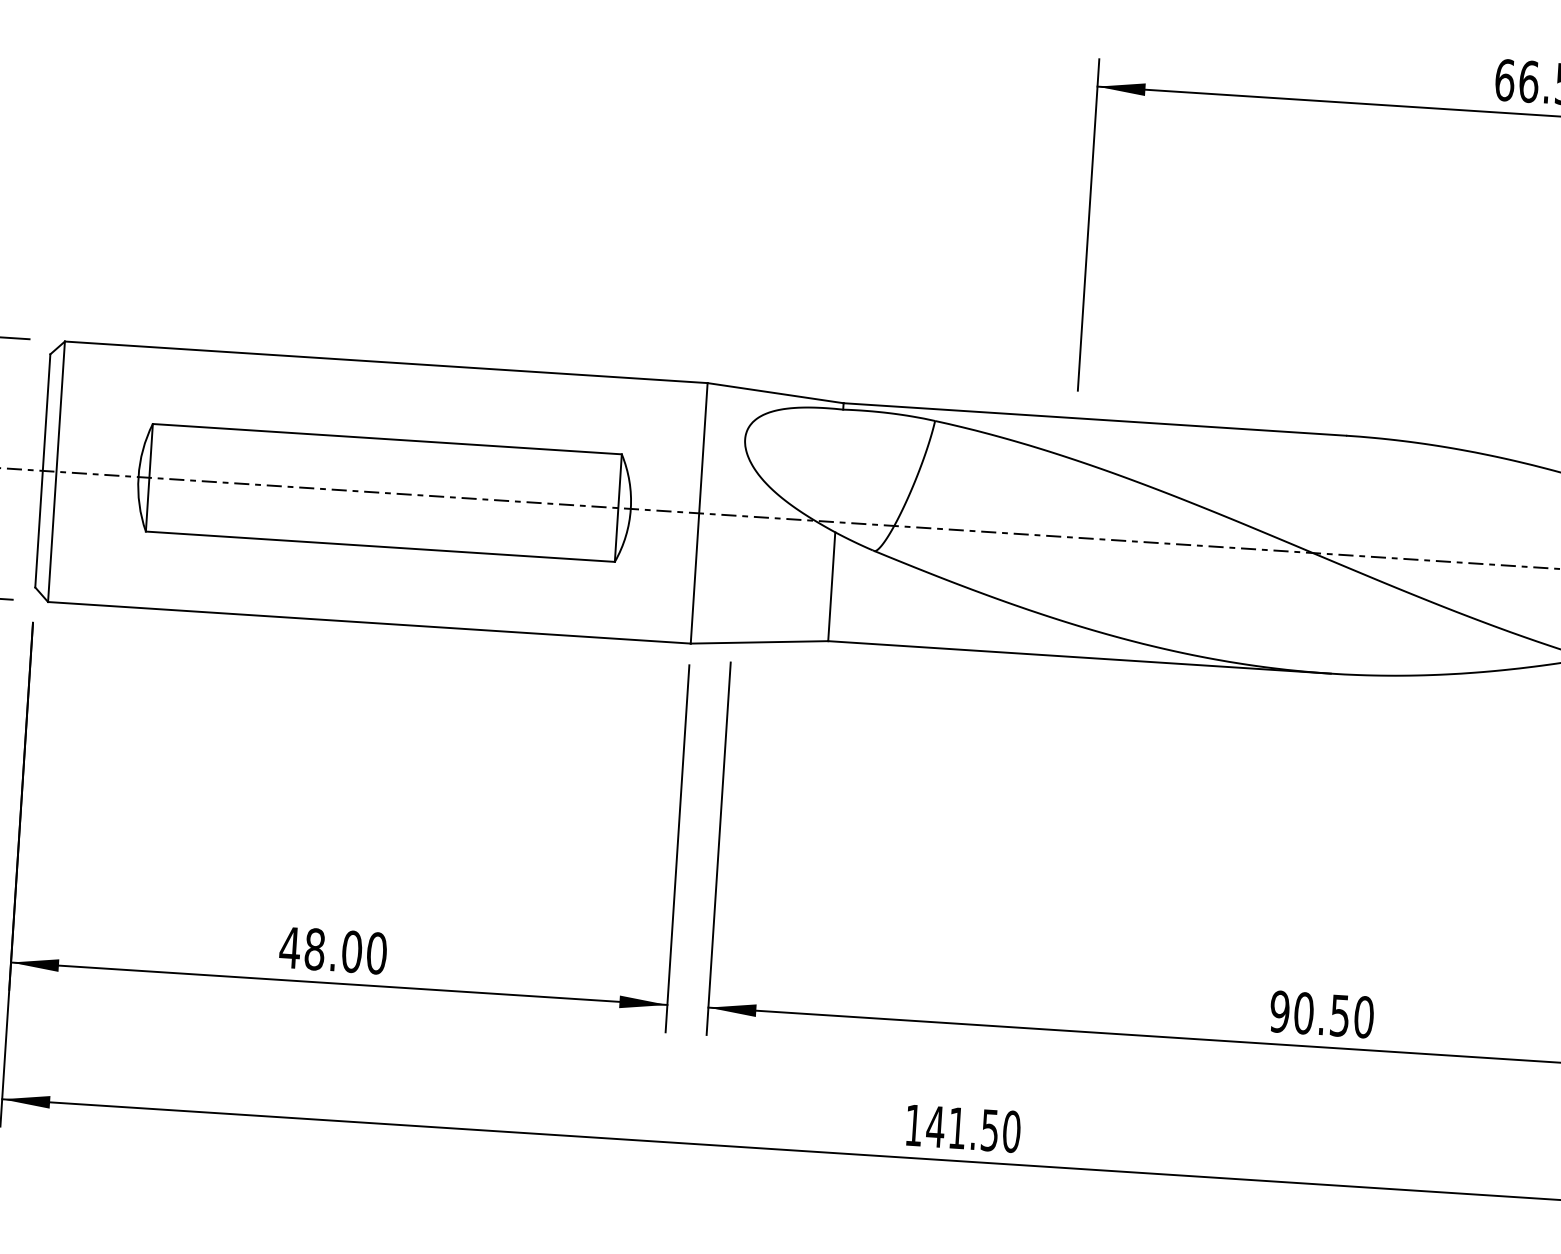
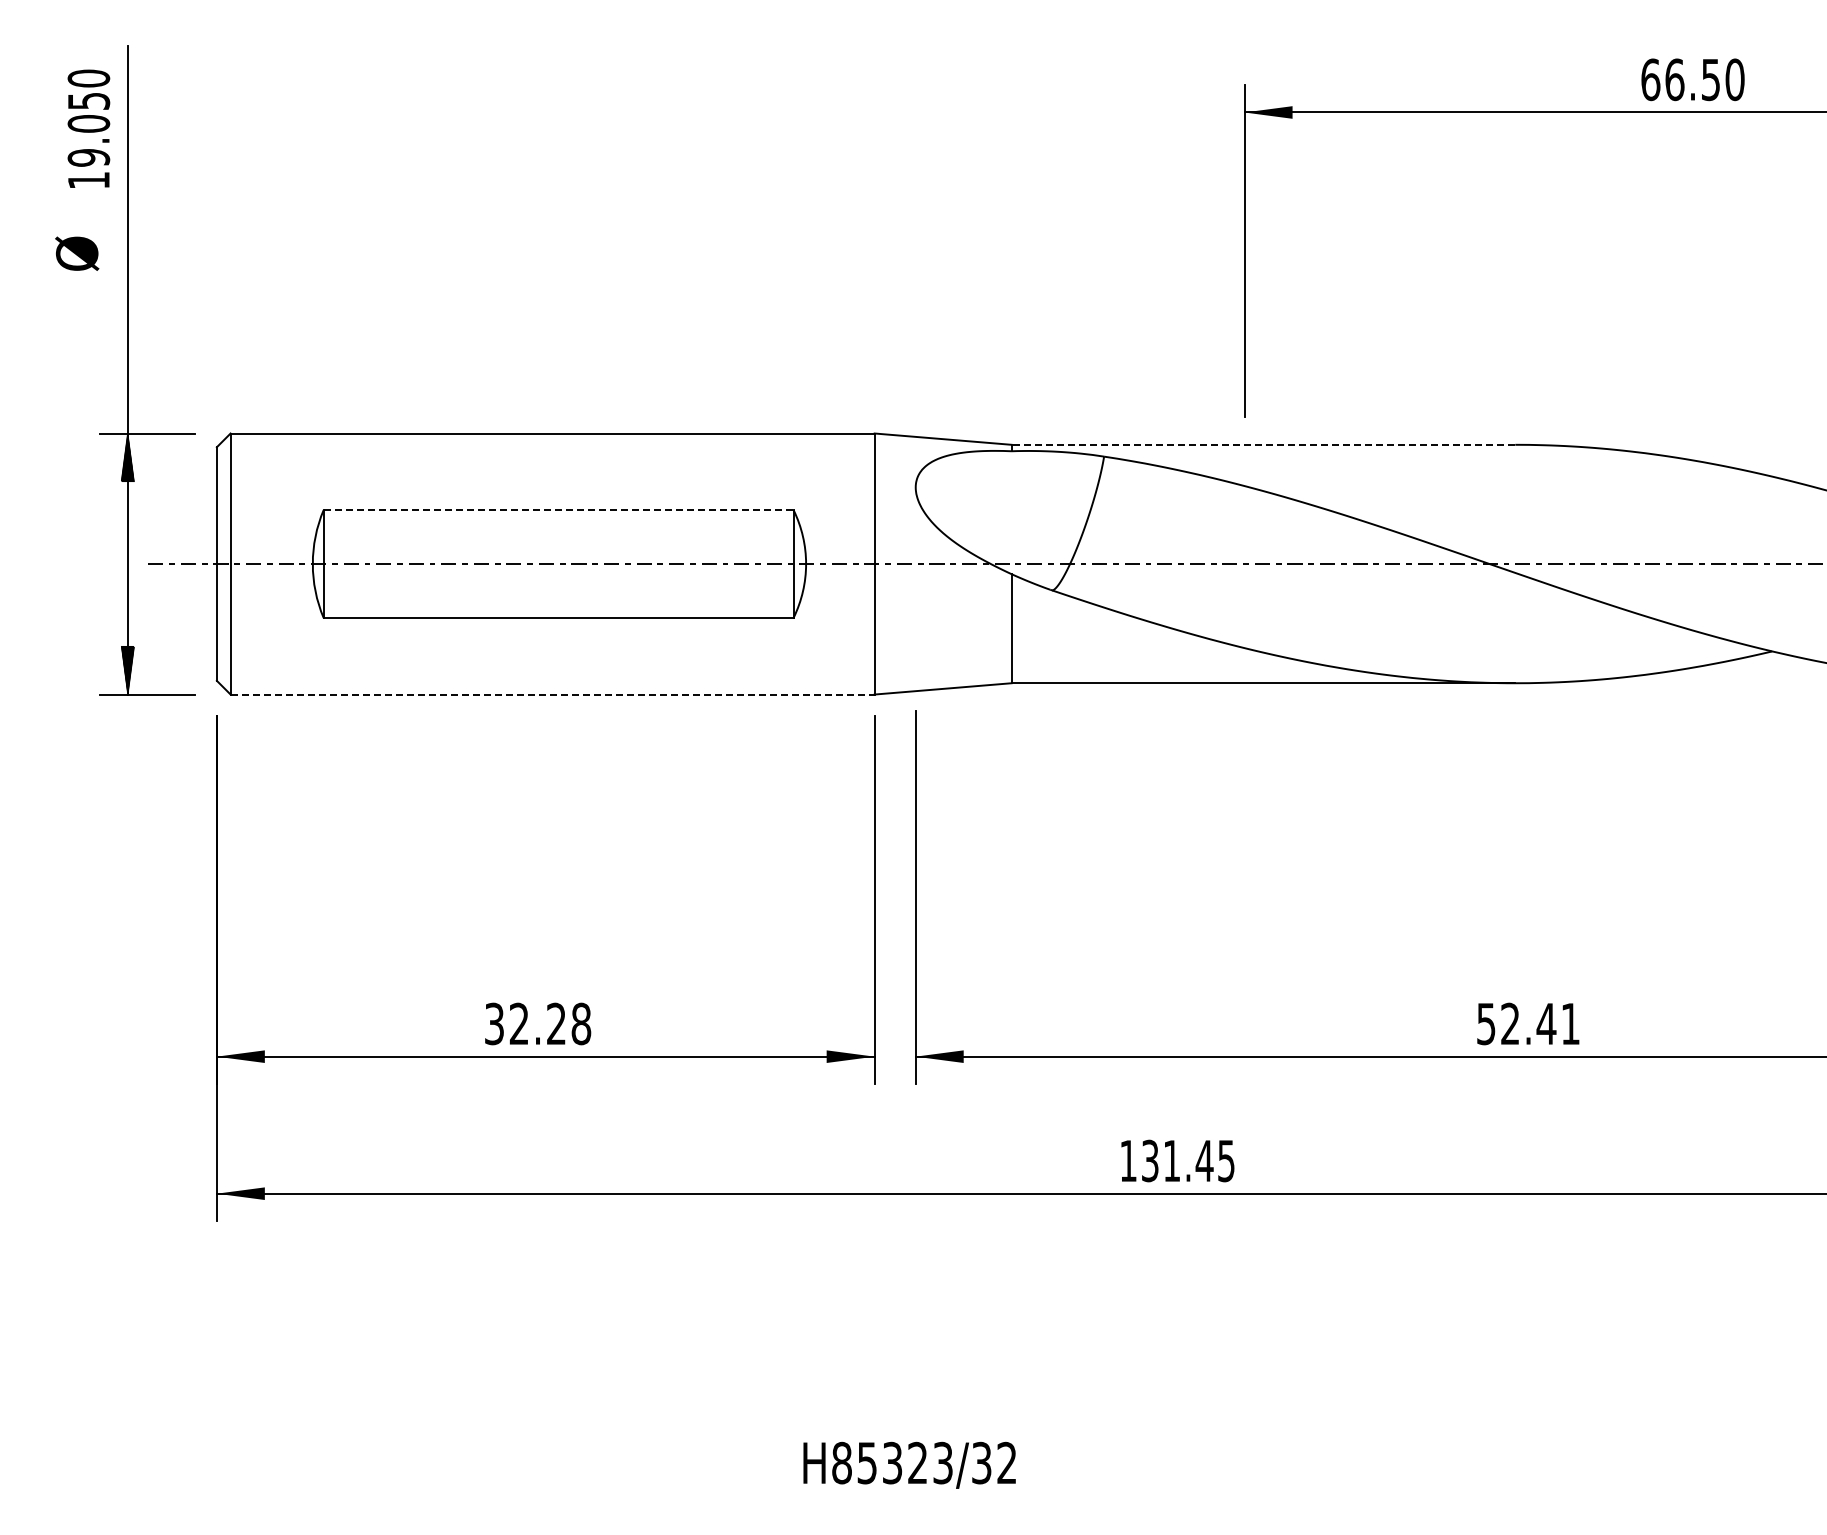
line: (1094, 419) -> (1263, 444), solid -> dashed
line: (387, 439) -> (558, 510), solid -> dashed
line: (370, 622) -> (553, 694), solid -> dashed
text: (333, 950) -> (537, 1023), 48.00 -> 32.28
text: (1322, 1014) -> (1528, 1023), 90.50 -> 52.41
text: (973, 1128) -> (1188, 1160), 141.50 -> 131.45

